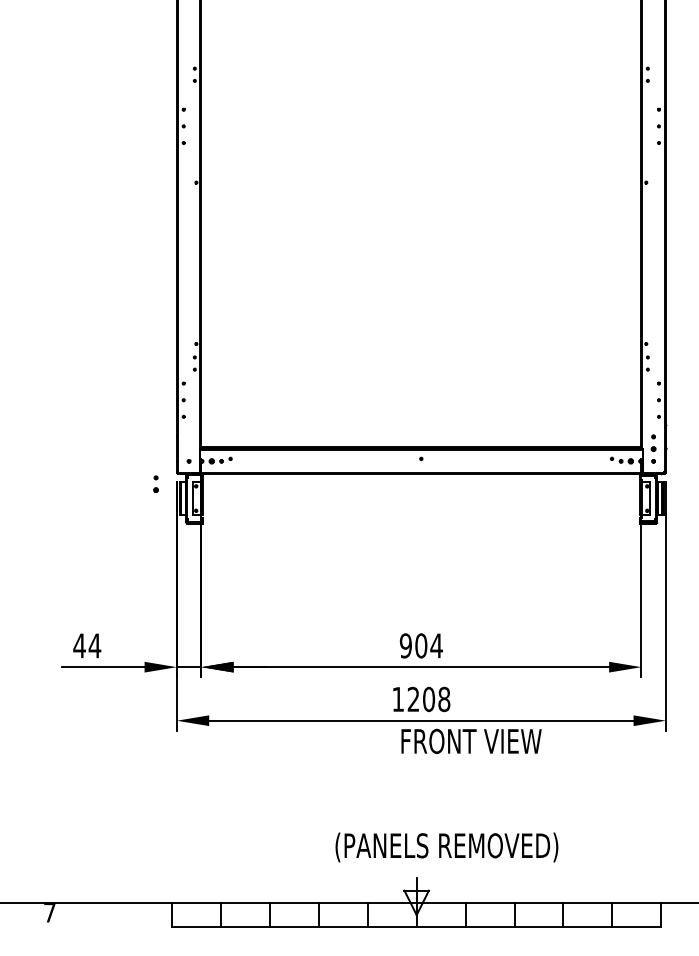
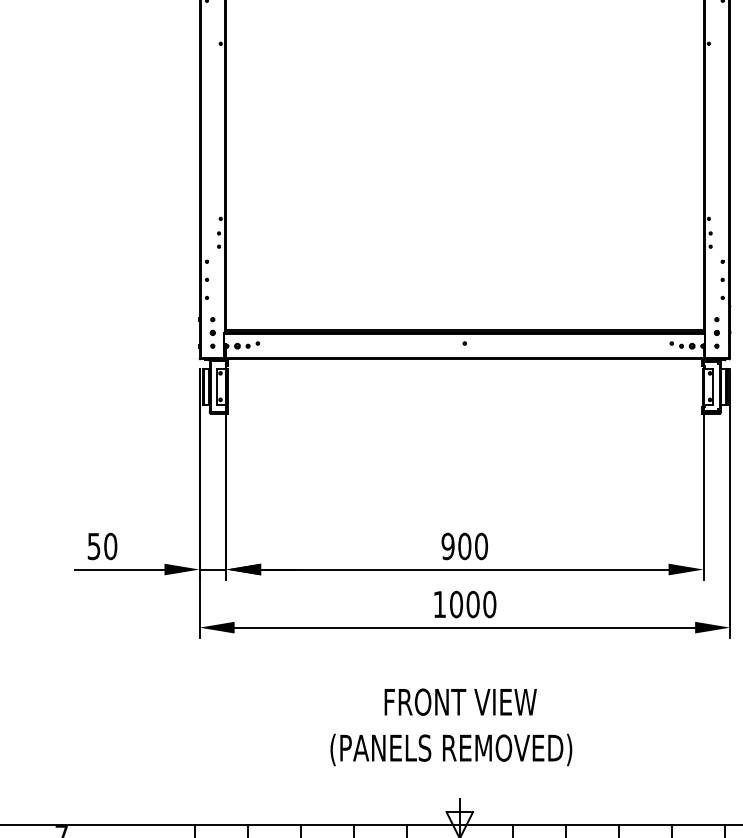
part: (155, 483) -> (212, 325), moved
text: (87, 645) -> (102, 546), 44 -> 50
text: (436, 645) -> (481, 546), 904 -> 900
text: (428, 699) -> (472, 604), 1208 -> 1000
text: (471, 740) -> (460, 701), moved
text: (446, 847) -> (450, 750), moved

